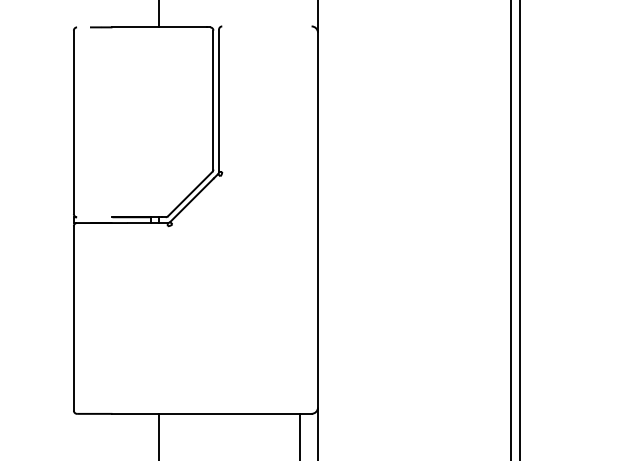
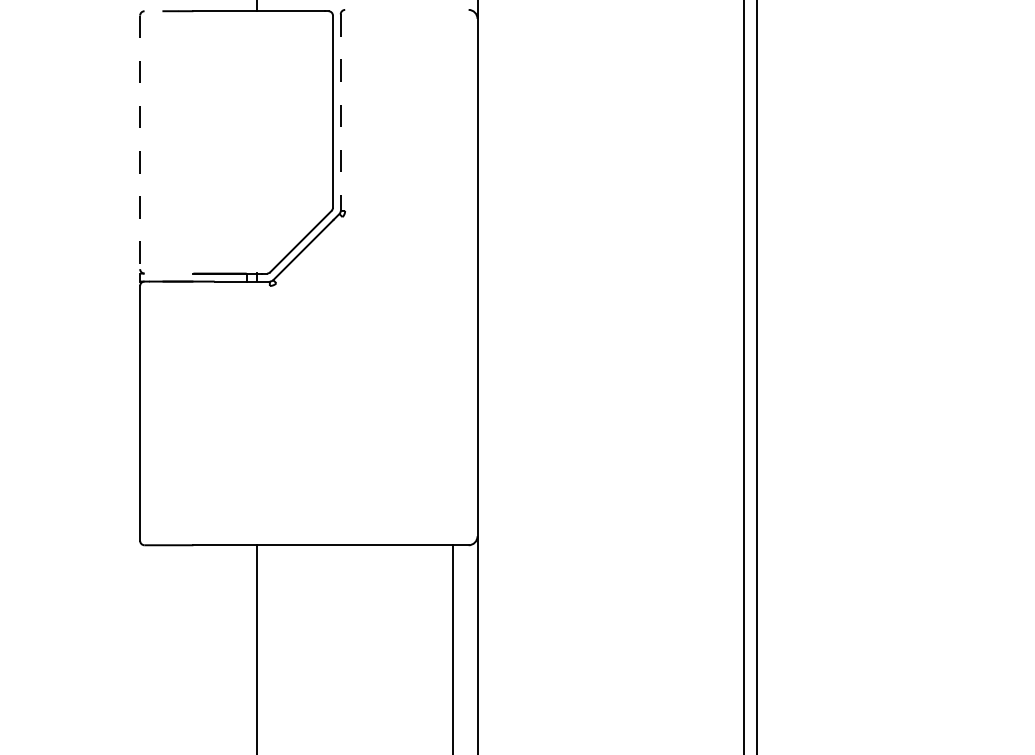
line: (218, 101) -> (340, 113), solid -> dashed
line: (74, 122) -> (140, 142), solid -> dashed

